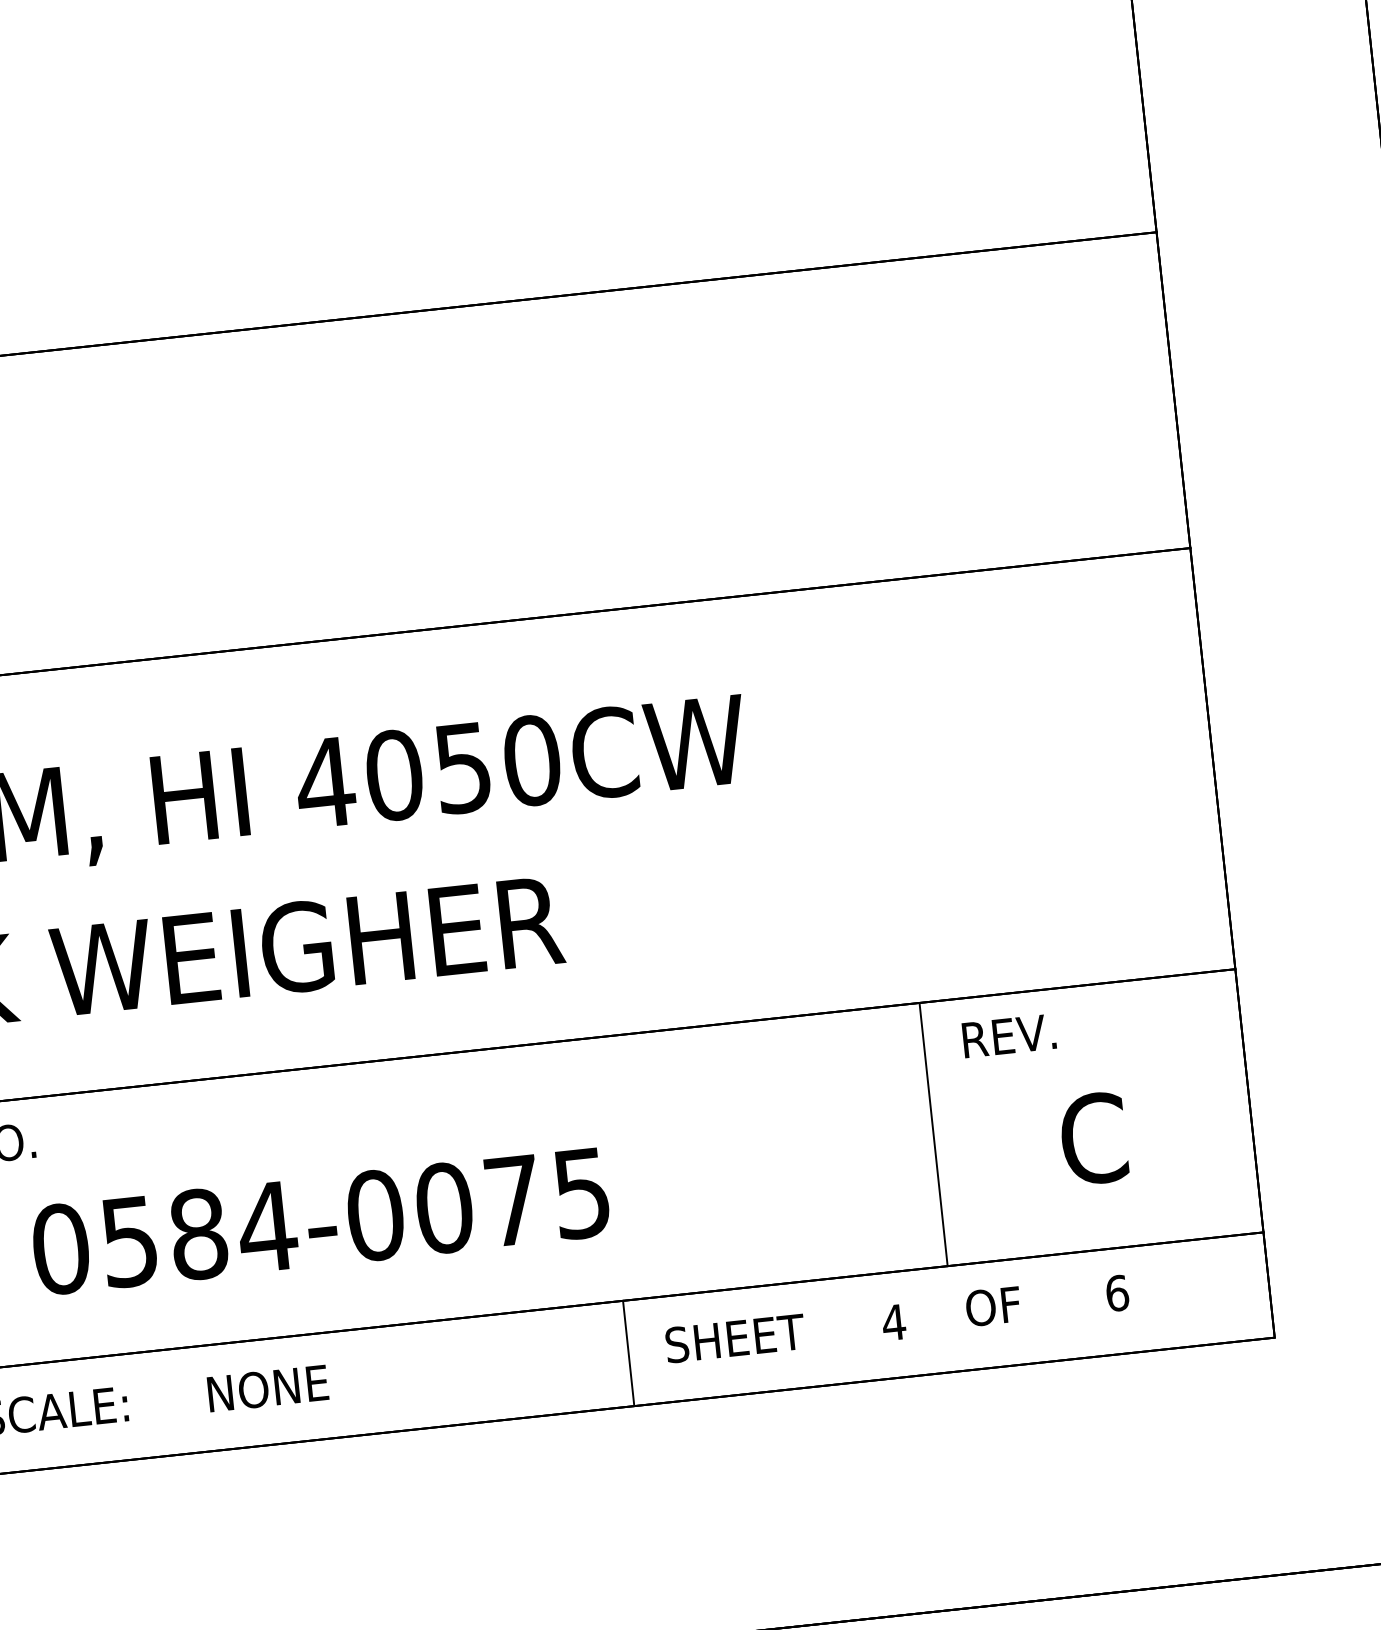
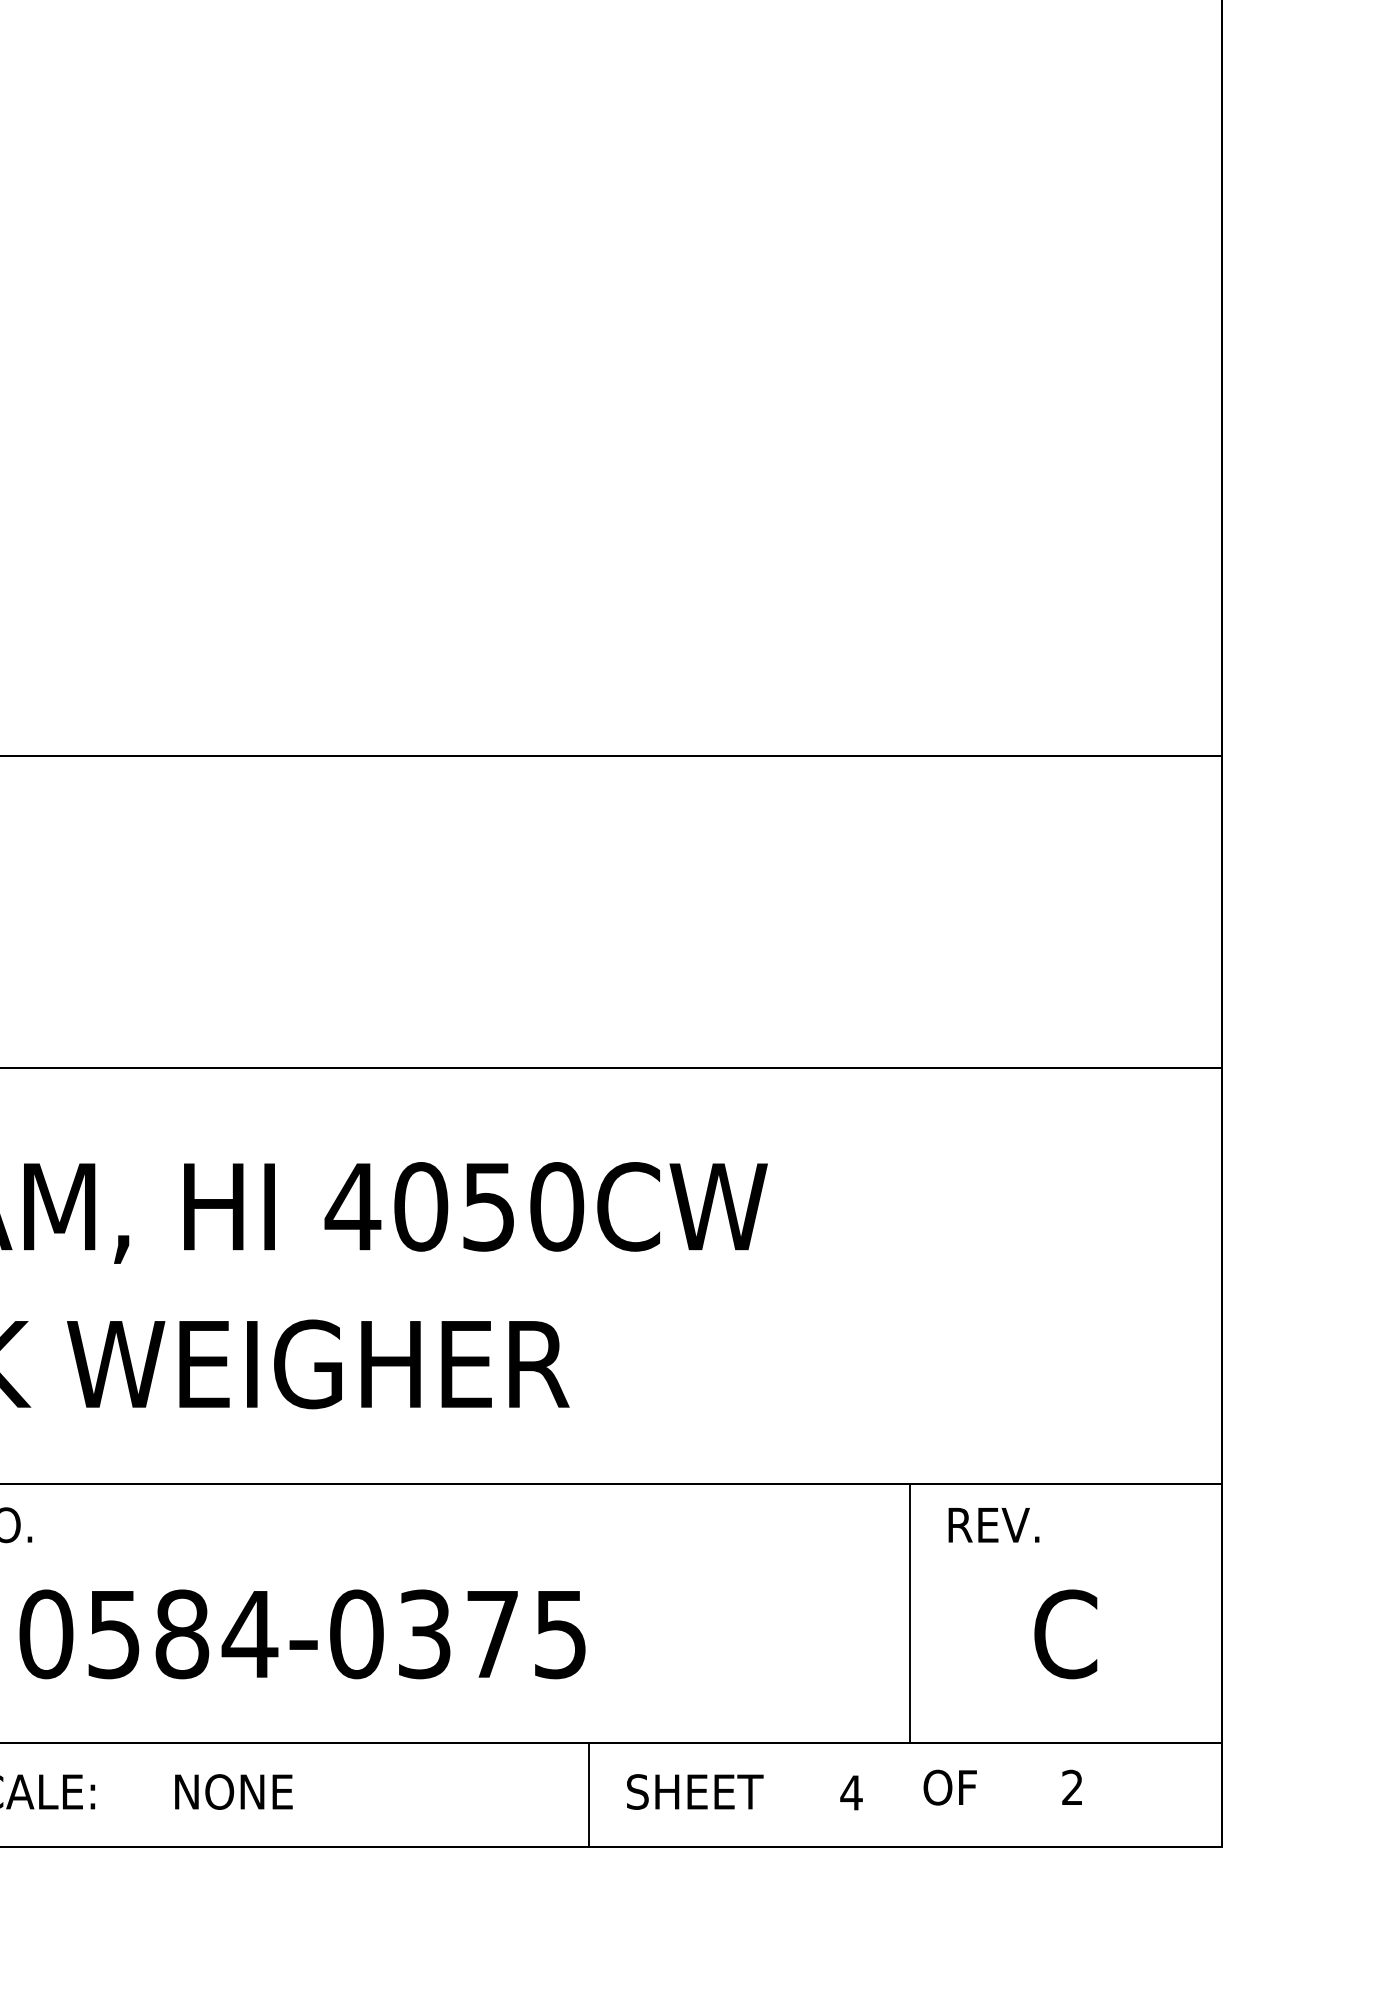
text: (444, 1208) -> (424, 1634), 0584-0075 -> 0584-0375
text: (1117, 1293) -> (1072, 1787), 6 -> 2

